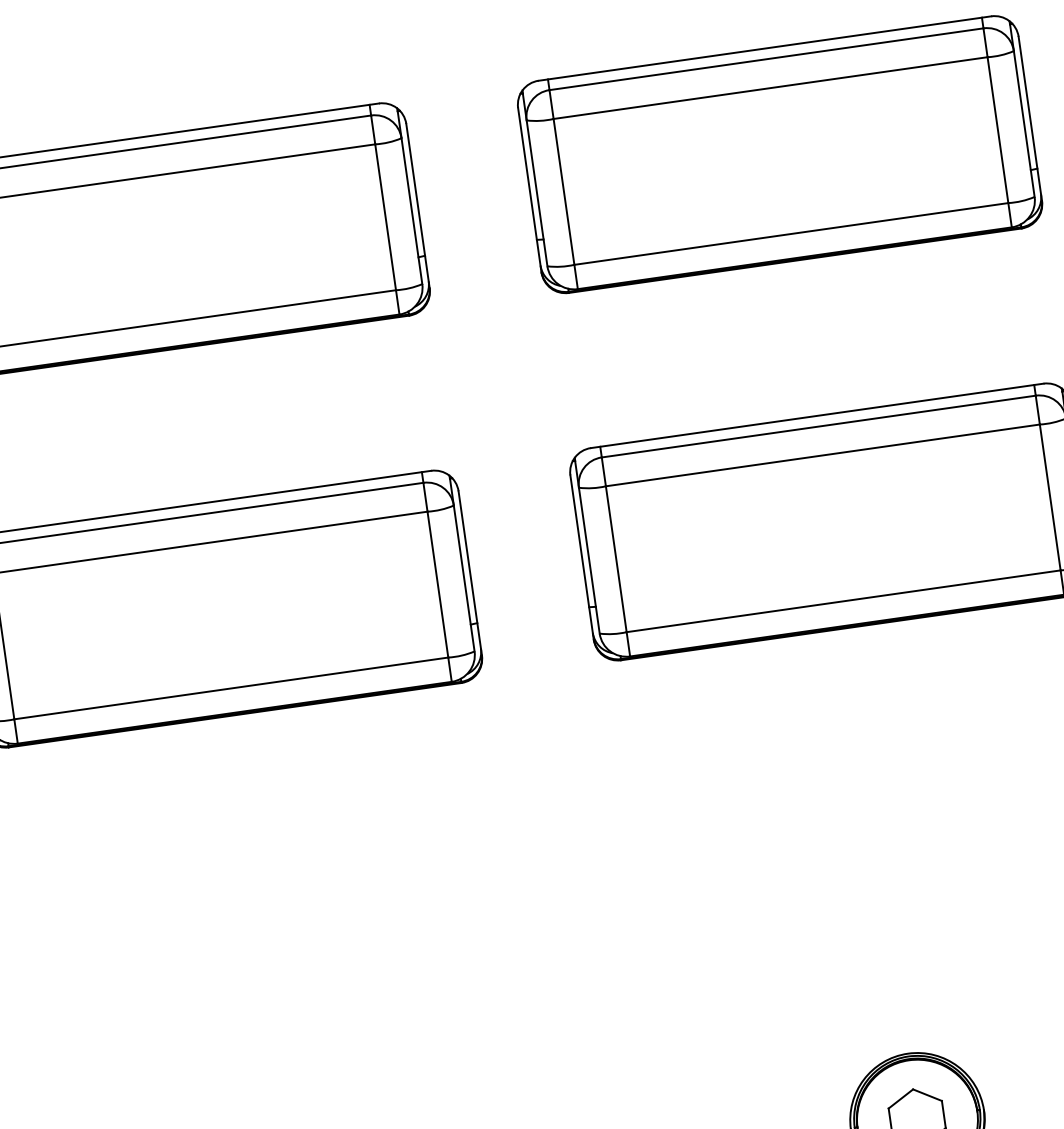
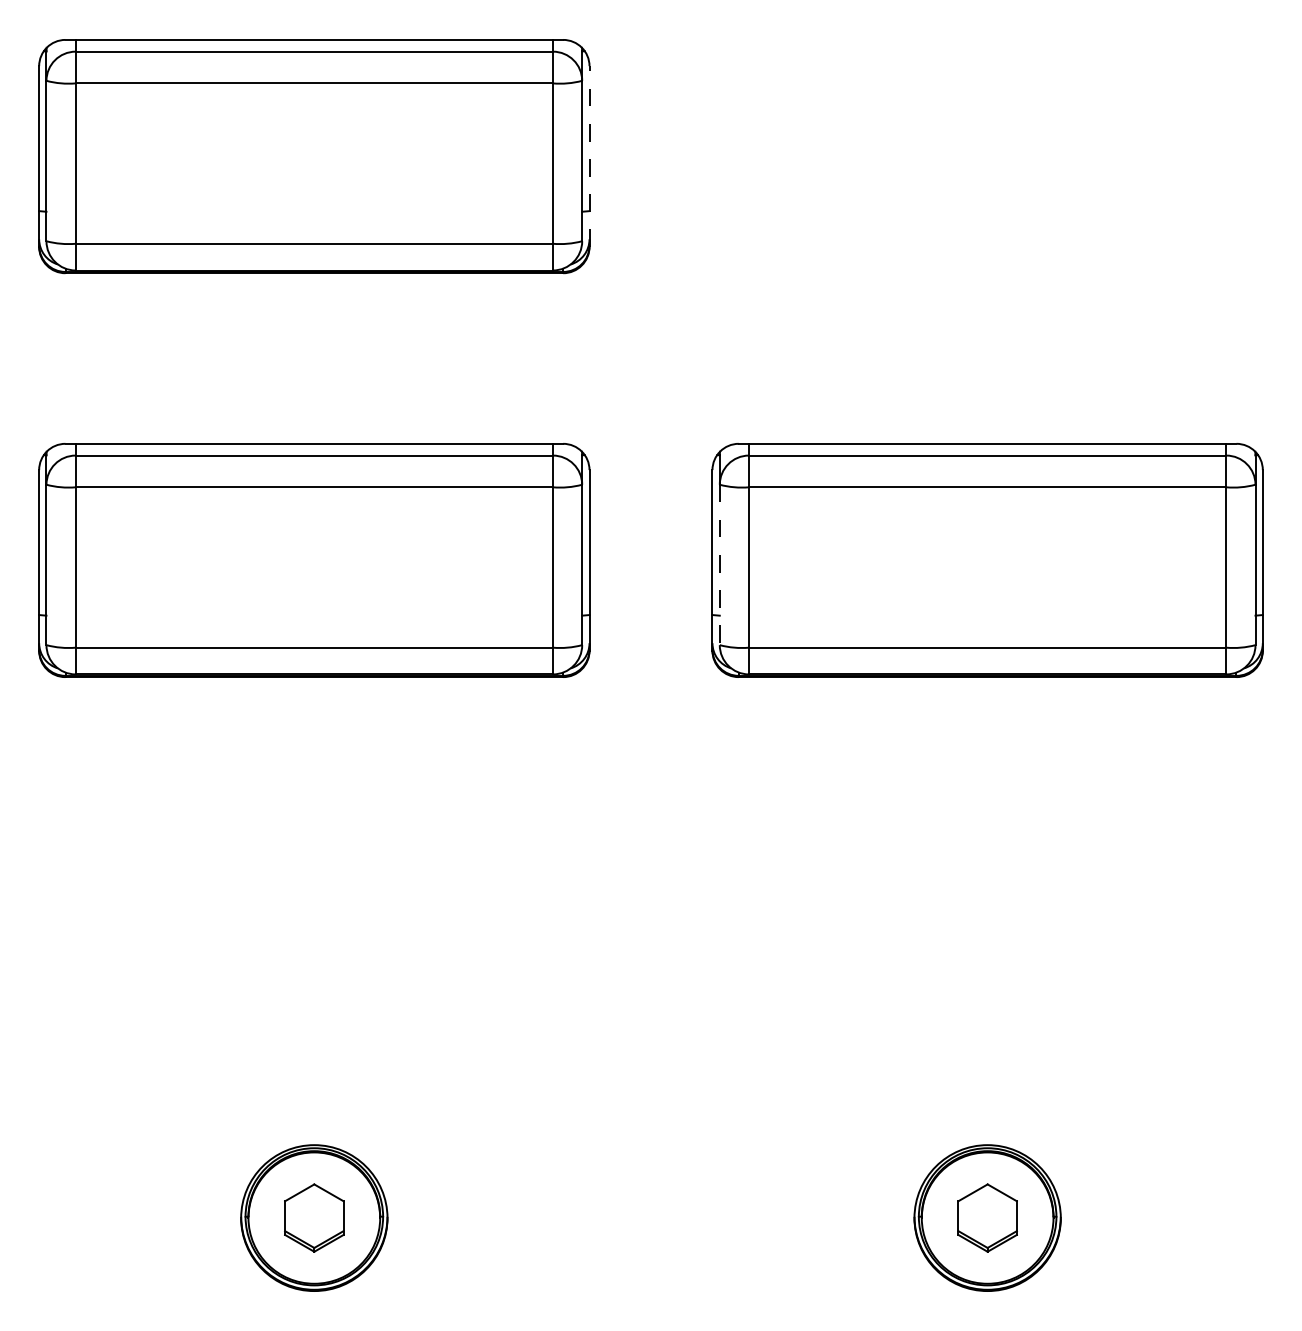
part: (779, 154) -> (987, 156), removed
line: (417, 206) -> (589, 156), solid -> dashed
line: (589, 561) -> (719, 565), solid -> dashed

